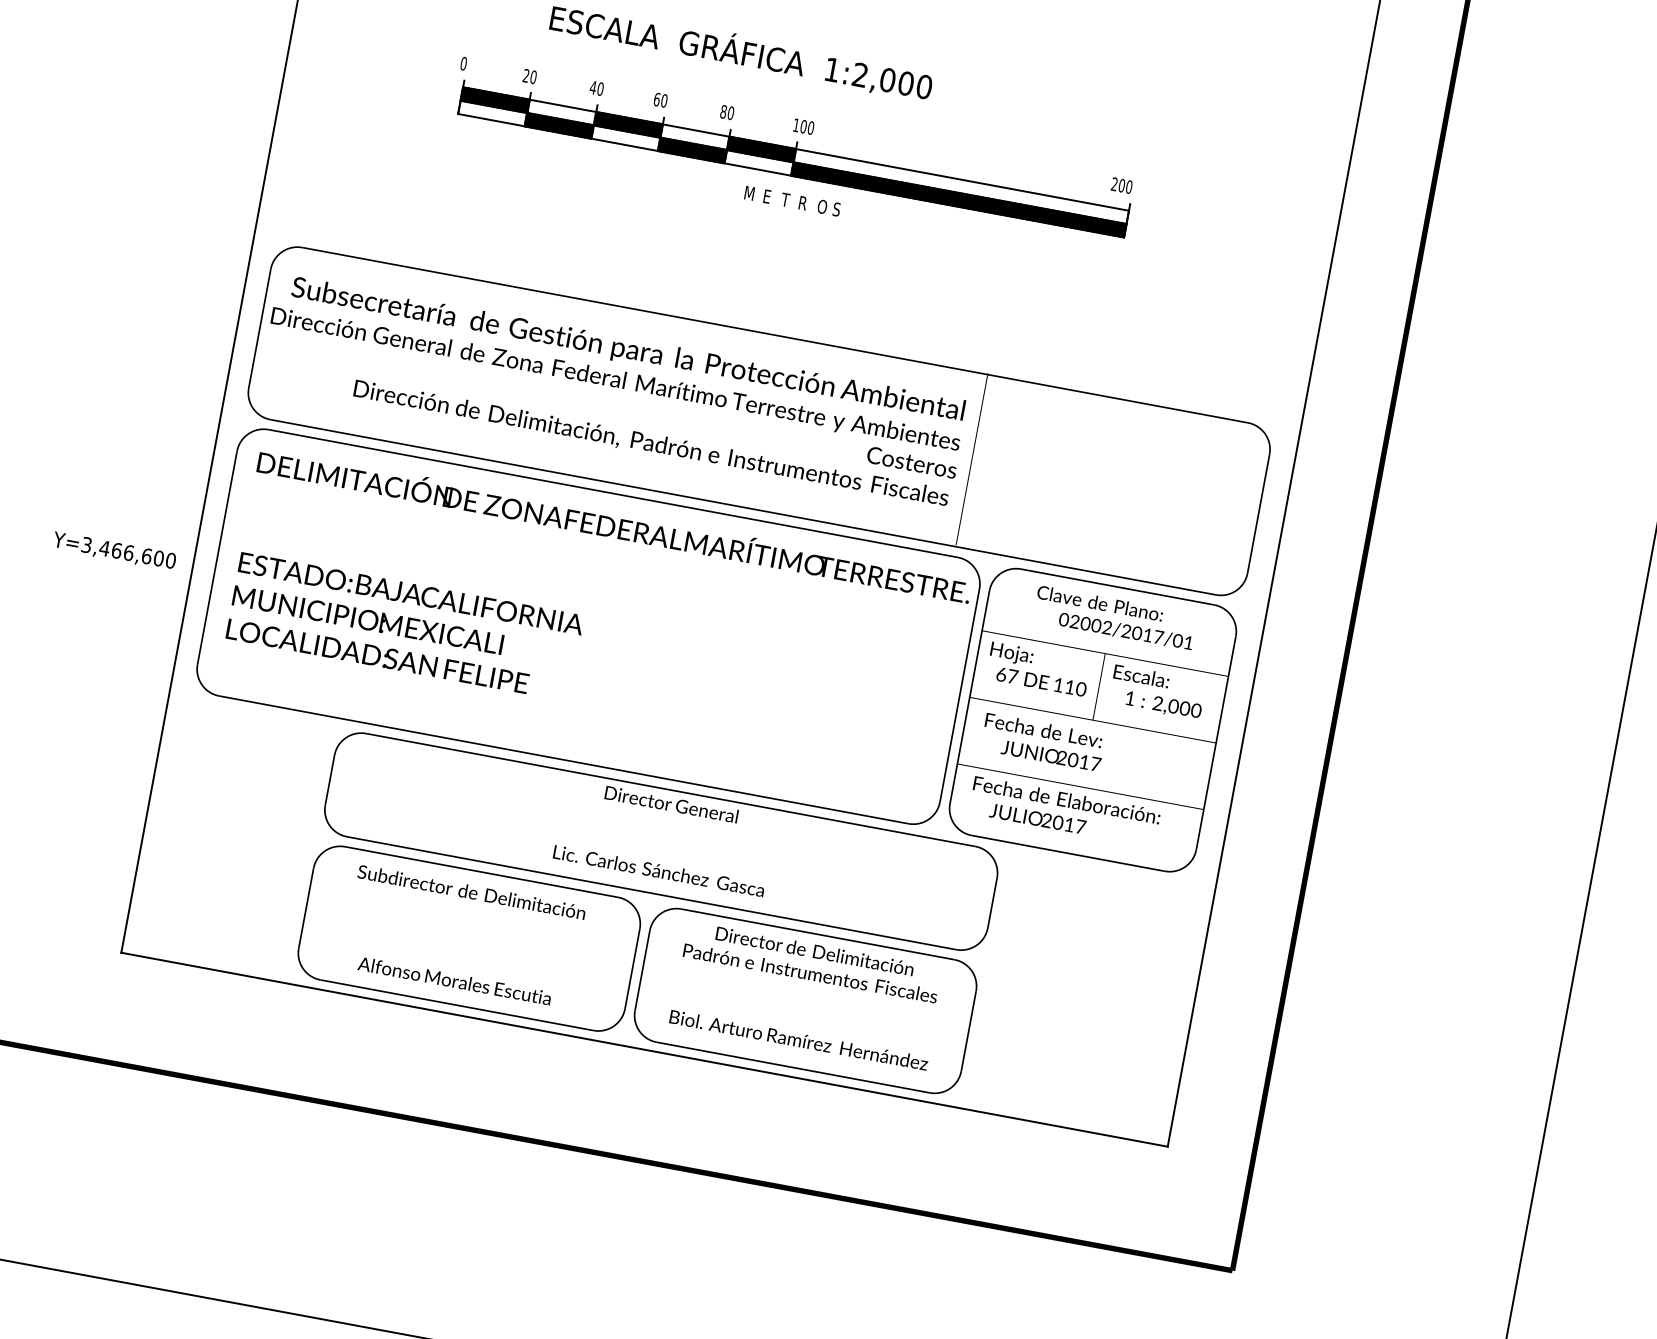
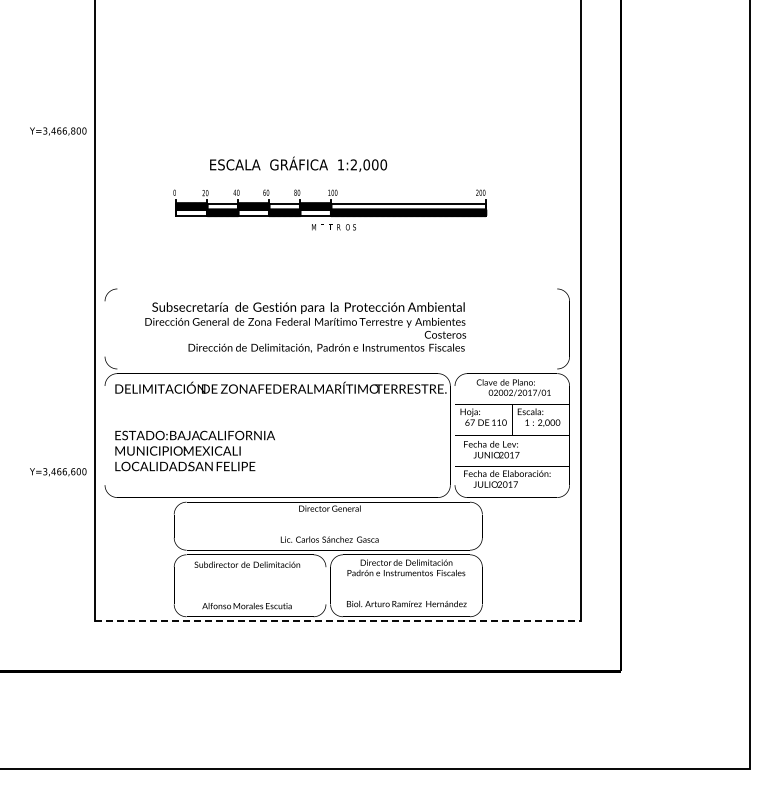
text: (614, 391) -> (305, 327), moved
text: (114, 552) -> (58, 472), moved
line: (645, 1050) -> (338, 621), solid -> dashed

